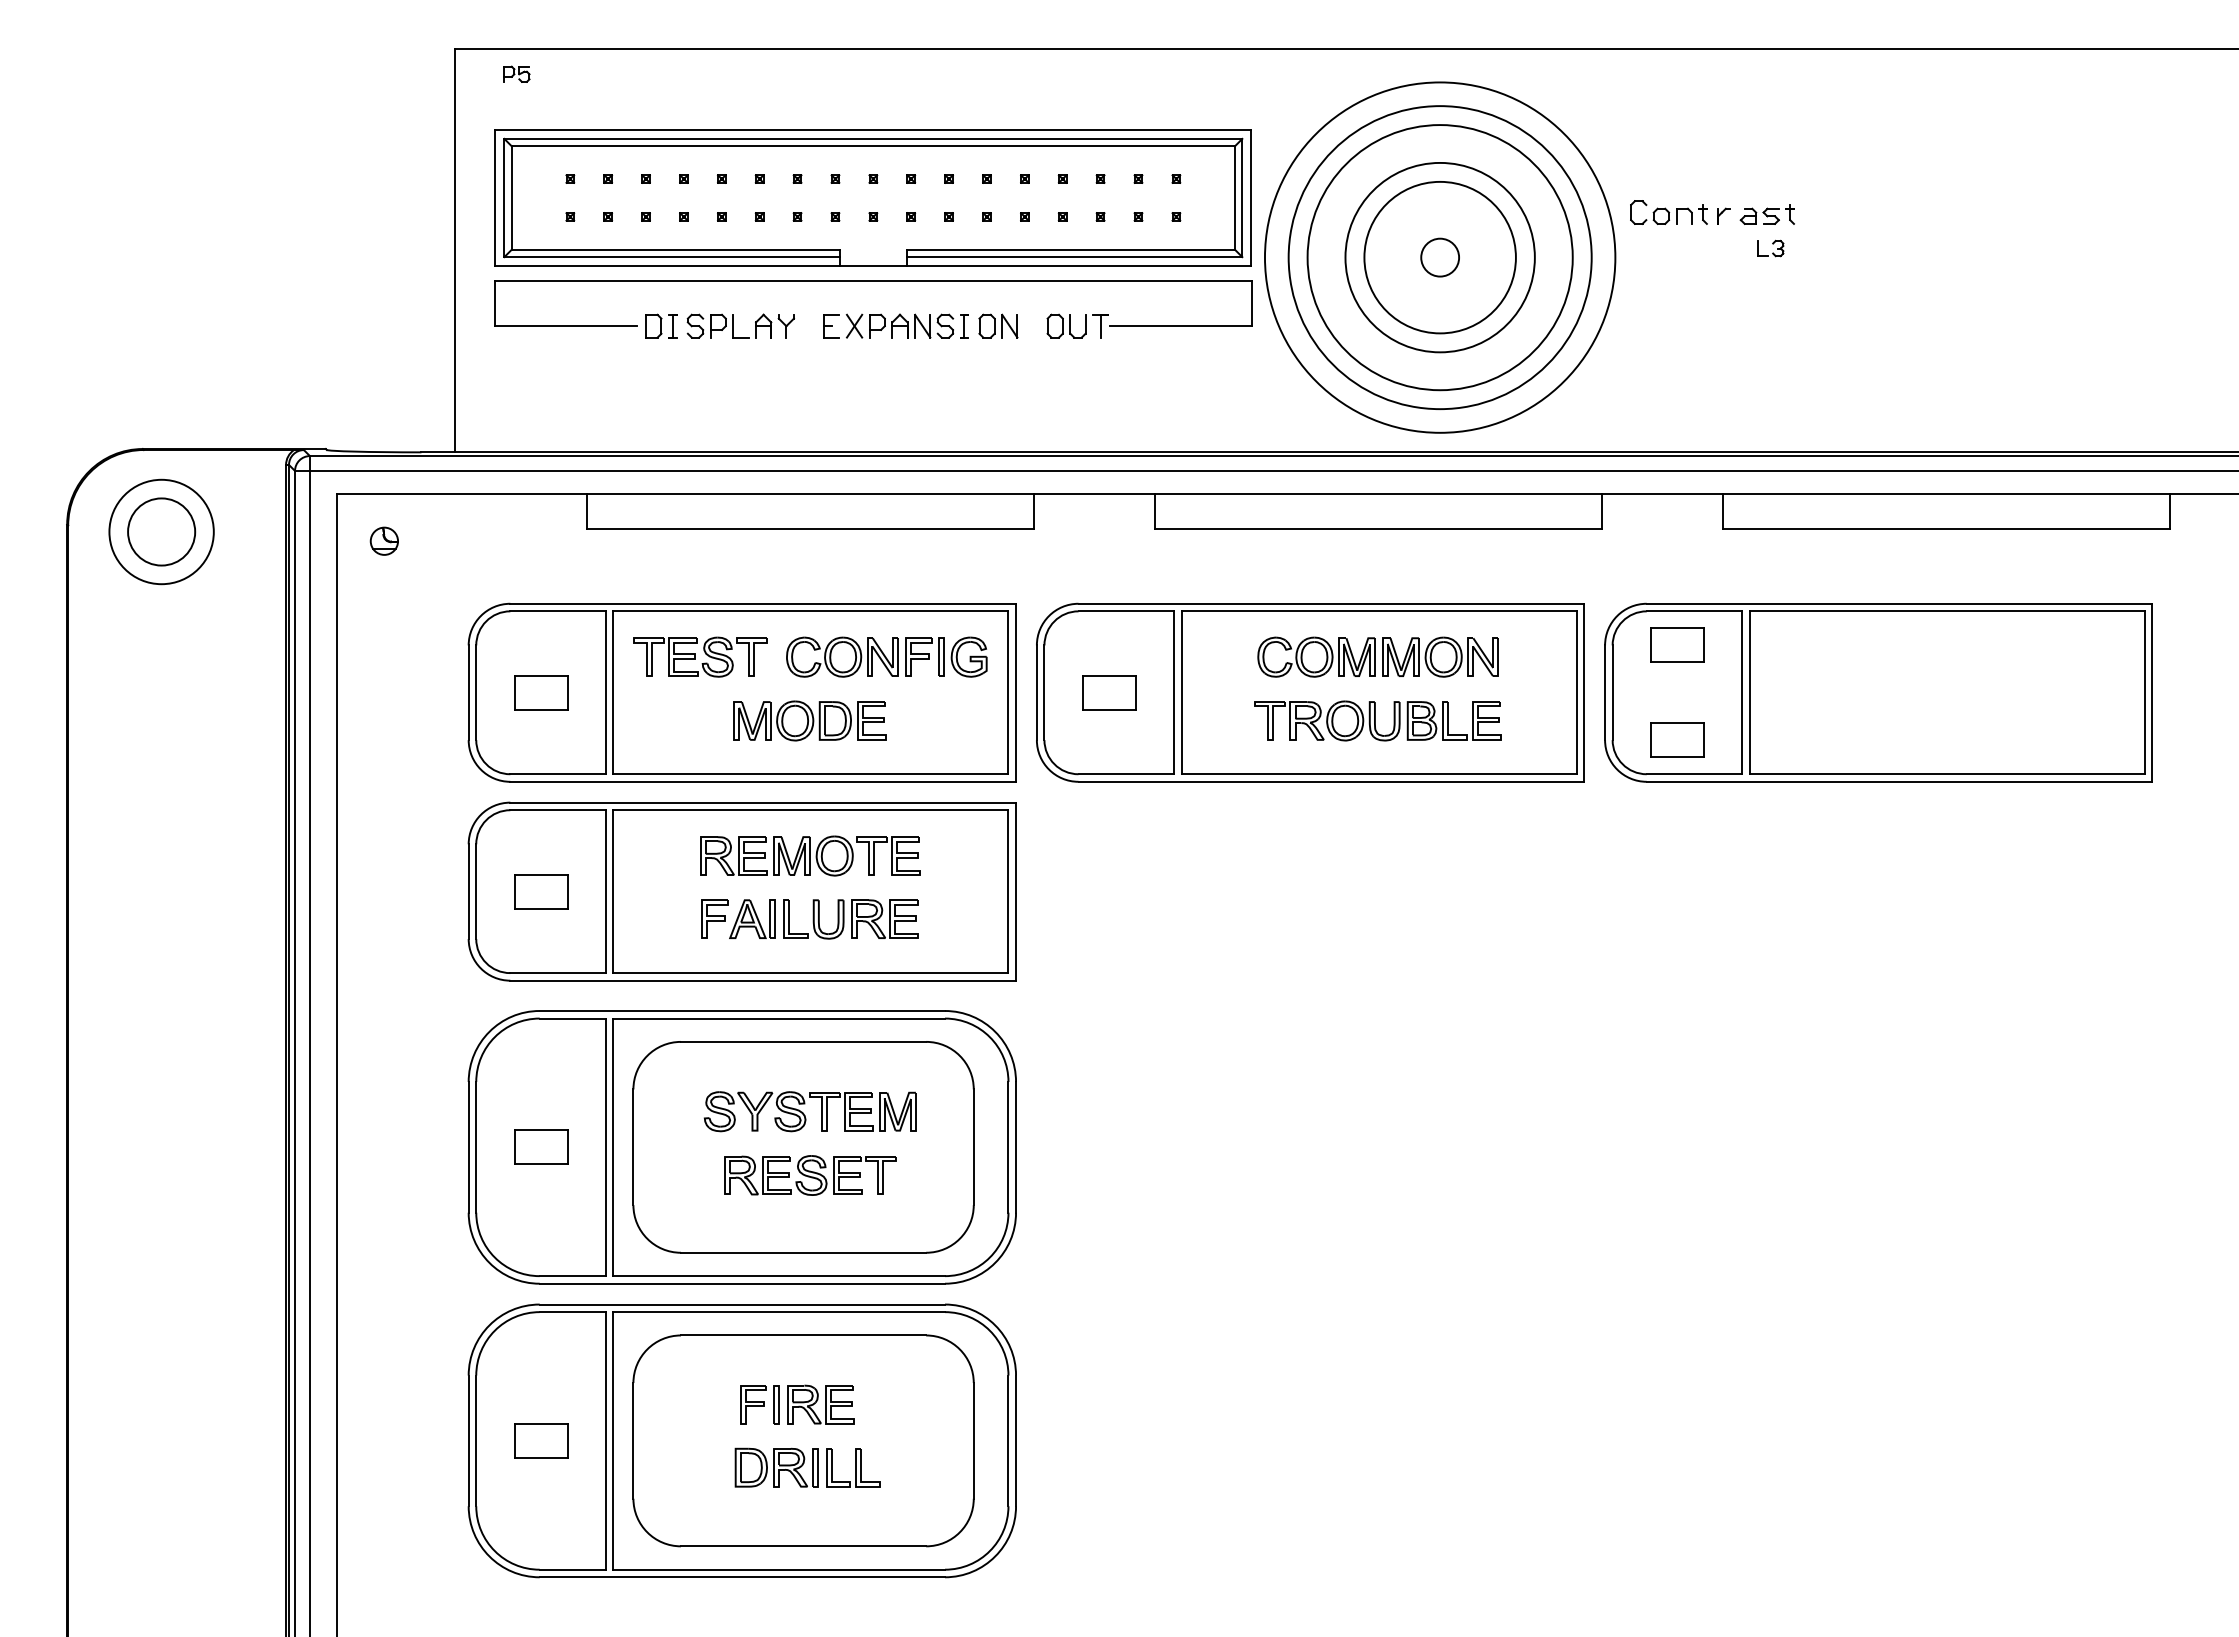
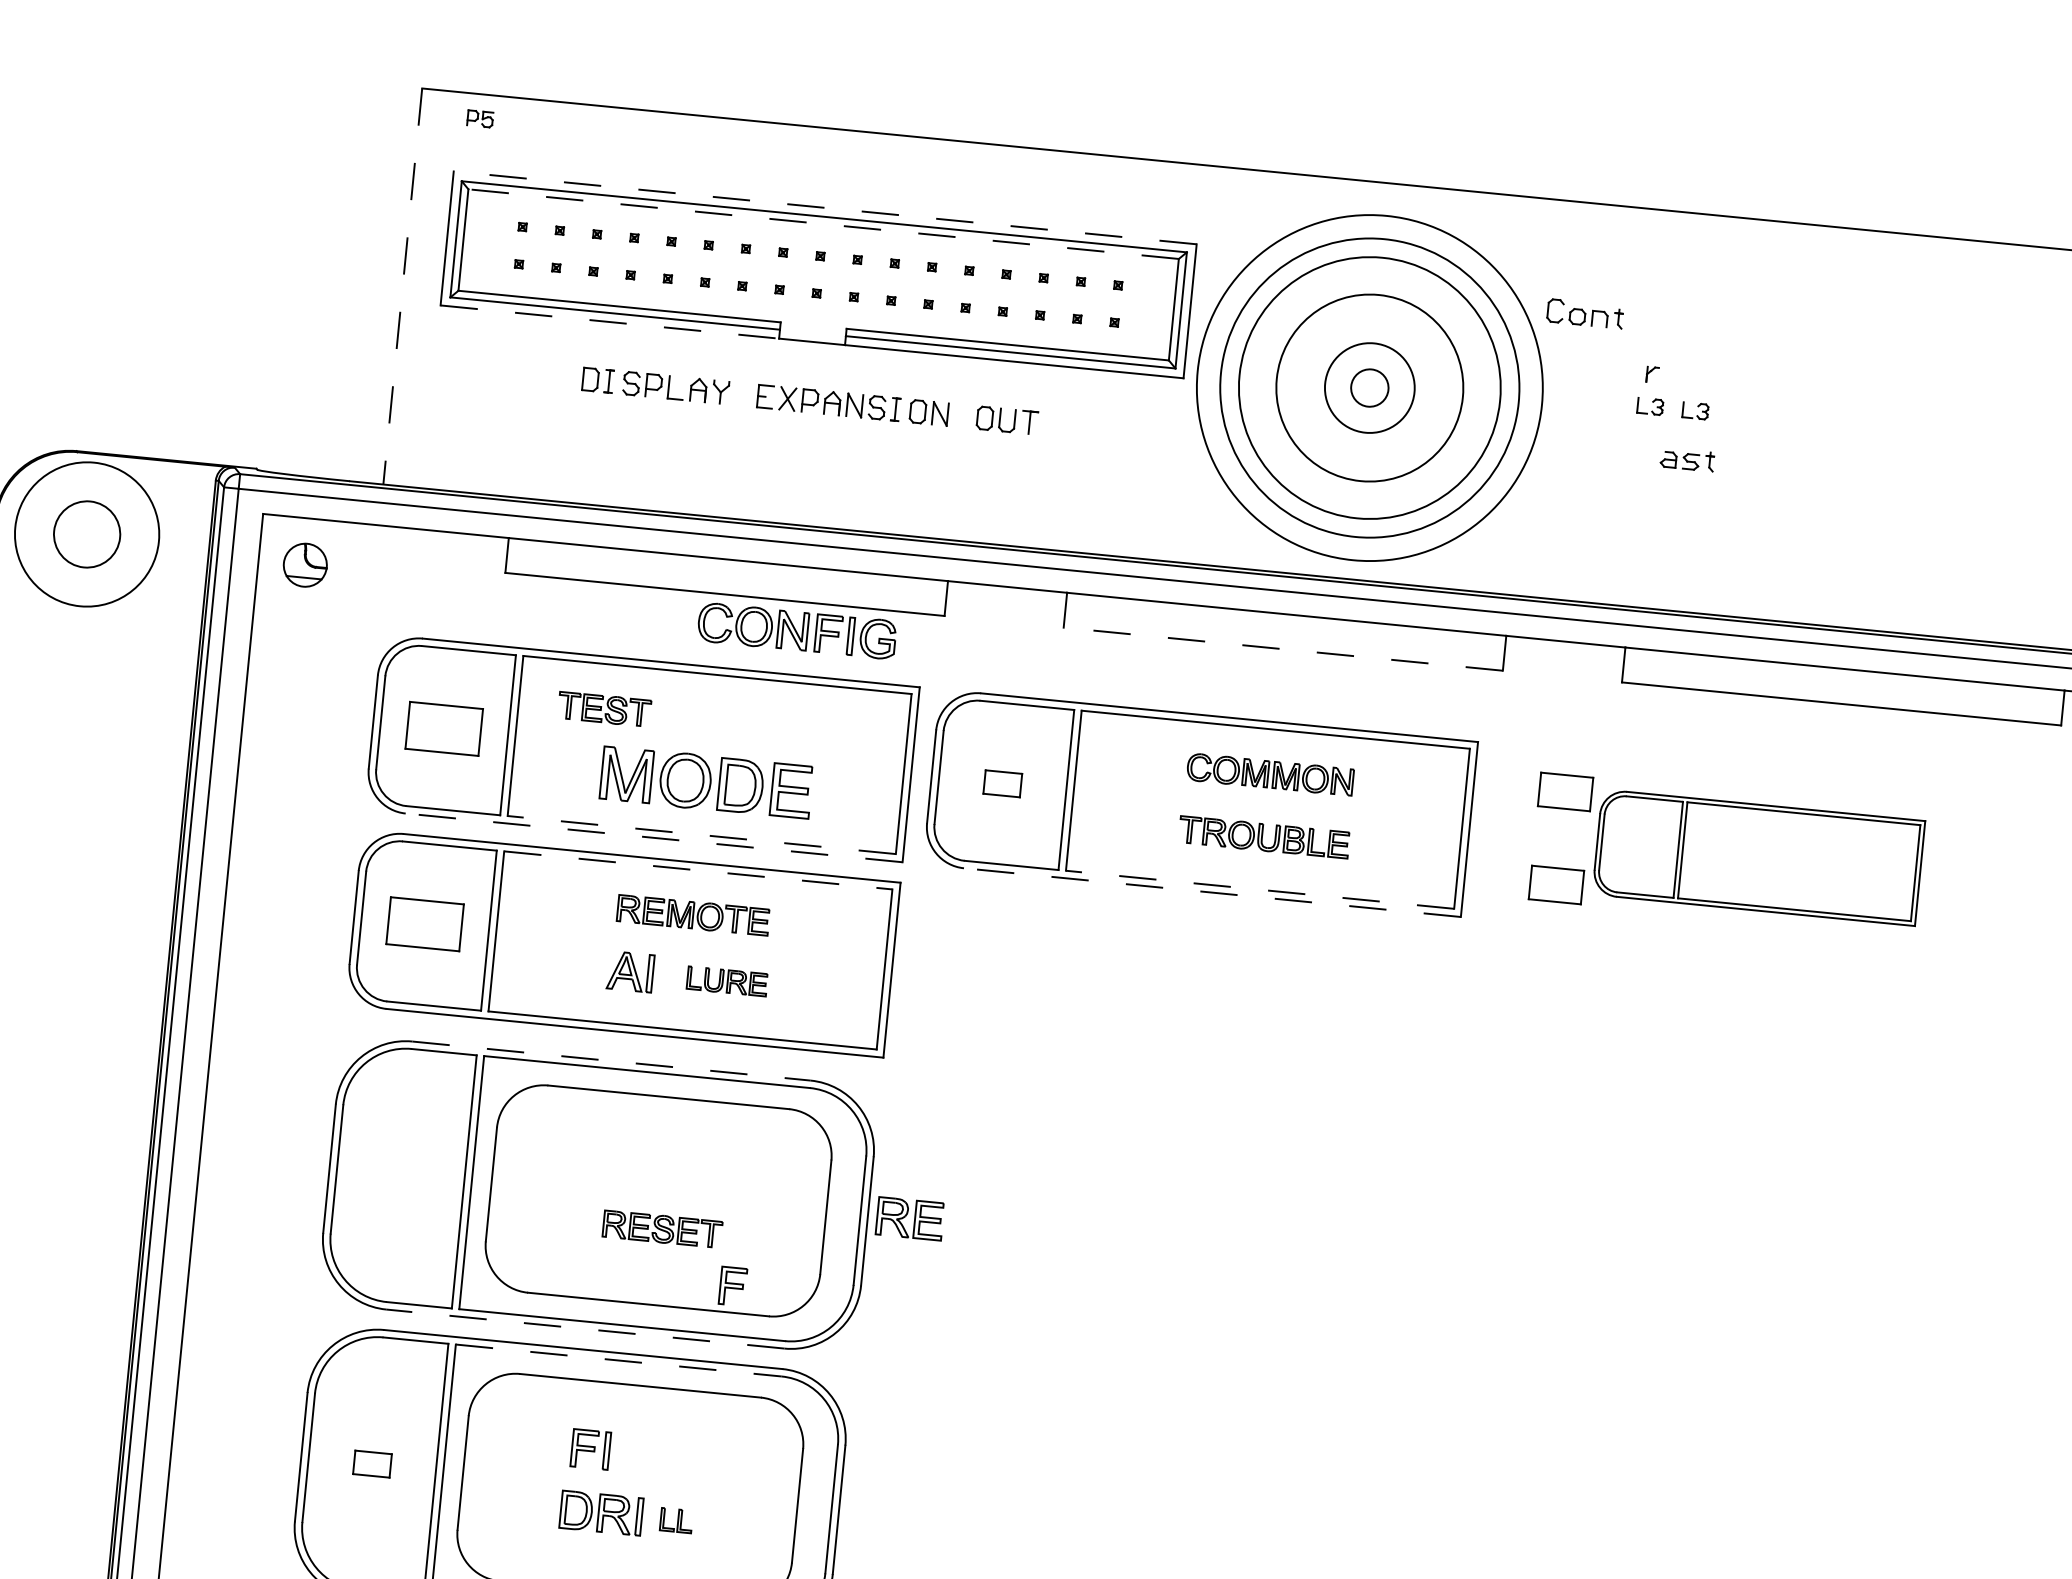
line: (872, 129) -> (824, 207), solid -> dashed
line: (873, 146) -> (823, 224), solid -> dashed
part: (1668, 212) -> (1584, 313), moved
part: (1766, 214) -> (1686, 459), moved
part: (1724, 248) -> (1650, 406), added
line: (455, 250) -> (402, 286), solid -> dashed
circle: (1439, 257) -> (1369, 387), size x0.6
line: (668, 266) -> (610, 322), solid -> dashed
part: (873, 281) -> (810, 356), removed
line: (1378, 529) -> (1283, 649), solid -> dashed
circle: (161, 531) -> (87, 533), size x1.4
part: (383, 540) -> (304, 564), size x1.6
part: (700, 656) -> (604, 708), size x0.7
part: (886, 656) -> (796, 630), moved
part: (1377, 656) -> (1269, 773), size x0.7
part: (541, 692) -> (444, 728), size x1.4
part: (1109, 692) -> (1003, 783), size x0.7
part: (1878, 692) -> (1758, 857), size x0.6
part: (809, 720) -> (705, 782), size x1.4
part: (1377, 720) -> (1263, 836), size x0.7
line: (810, 774) -> (701, 835), solid -> dashed
line: (1379, 774) -> (1260, 890), solid -> dashed
line: (763, 781) -> (654, 837), solid -> dashed
line: (1331, 781) -> (1212, 892), solid -> dashed
line: (810, 810) -> (697, 870), solid -> dashed
part: (810, 855) -> (693, 914), size x0.7
part: (541, 891) -> (425, 924), size x1.4
part: (714, 918) -> (732, 1285), moved
part: (850, 919) -> (726, 981), size x0.6
line: (742, 1010) -> (611, 1060), solid -> dashed
part: (809, 1111) -> (667, 1166), removed
part: (541, 1146) -> (401, 1174), removed
part: (810, 1175) -> (662, 1229), size x0.7
line: (742, 1283) -> (585, 1328), solid -> dashed
line: (779, 1312) -> (619, 1360), solid -> dashed
part: (820, 1404) -> (909, 1218), moved
part: (541, 1440) -> (372, 1463), size x0.7
part: (853, 1467) -> (676, 1520), size x0.6

